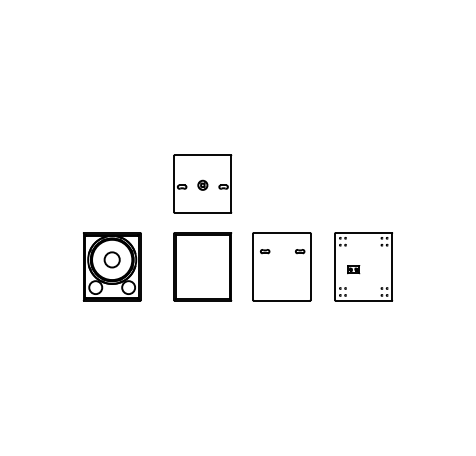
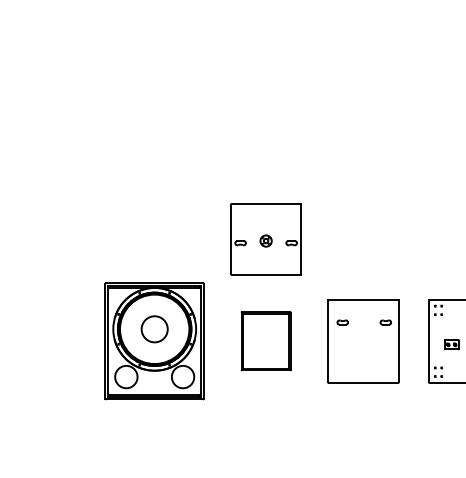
part: (111, 266) -> (153, 340), size x1.4
part: (202, 266) -> (265, 340), size x0.7

